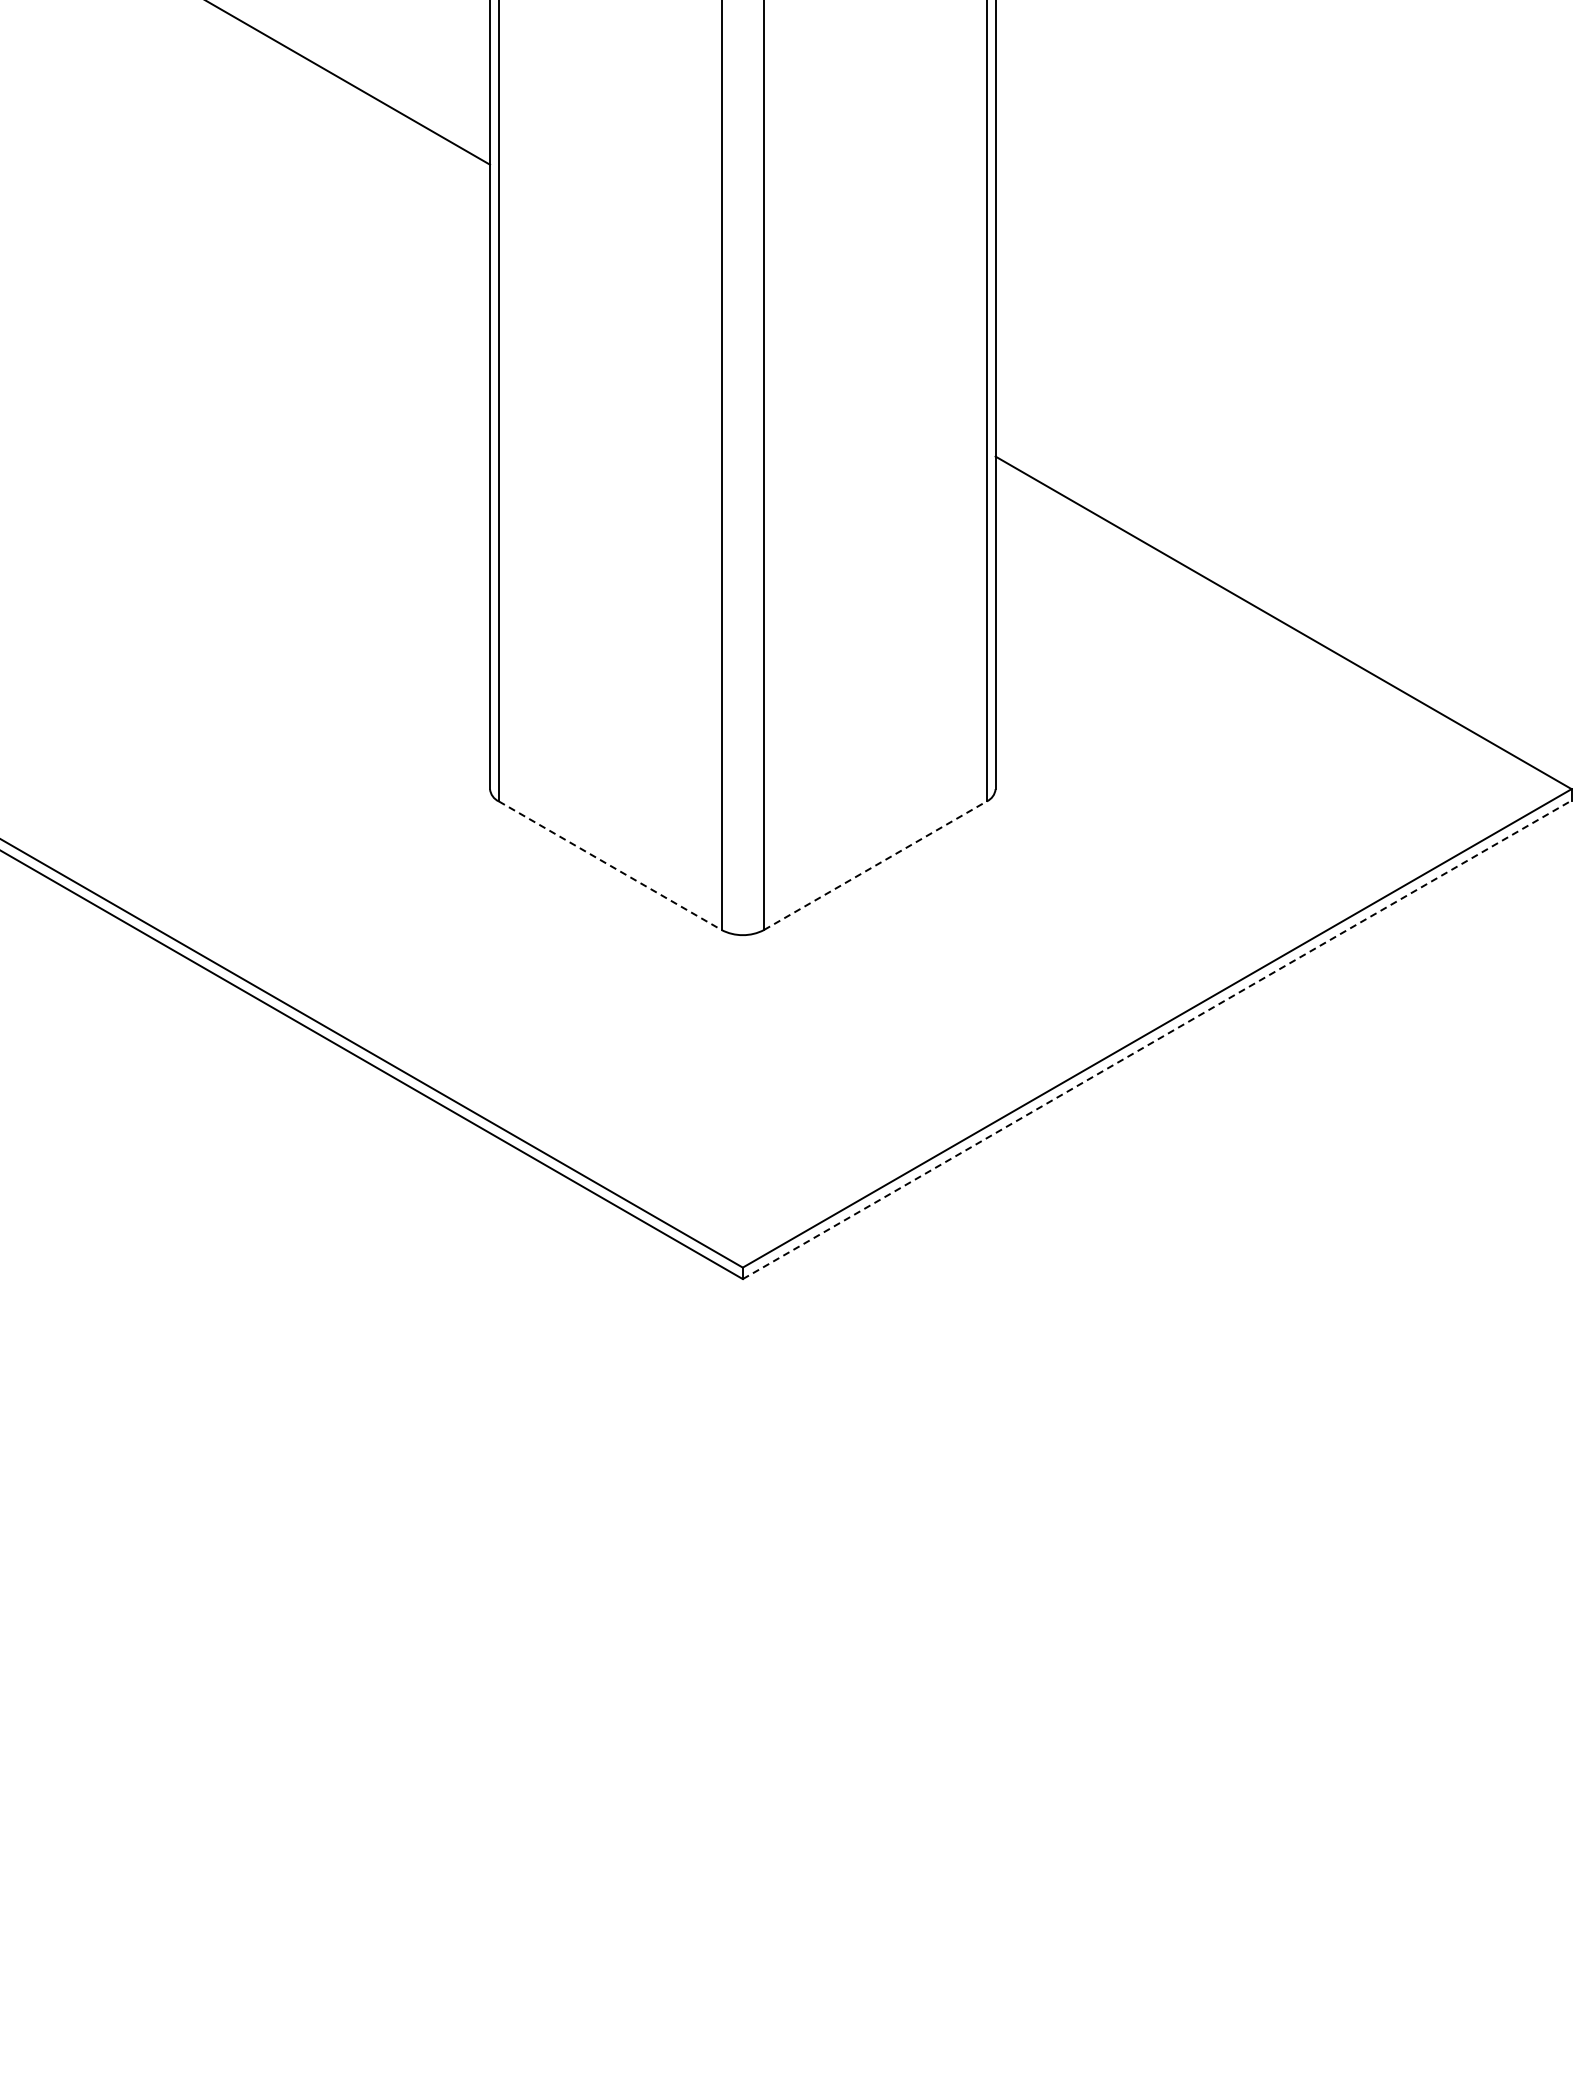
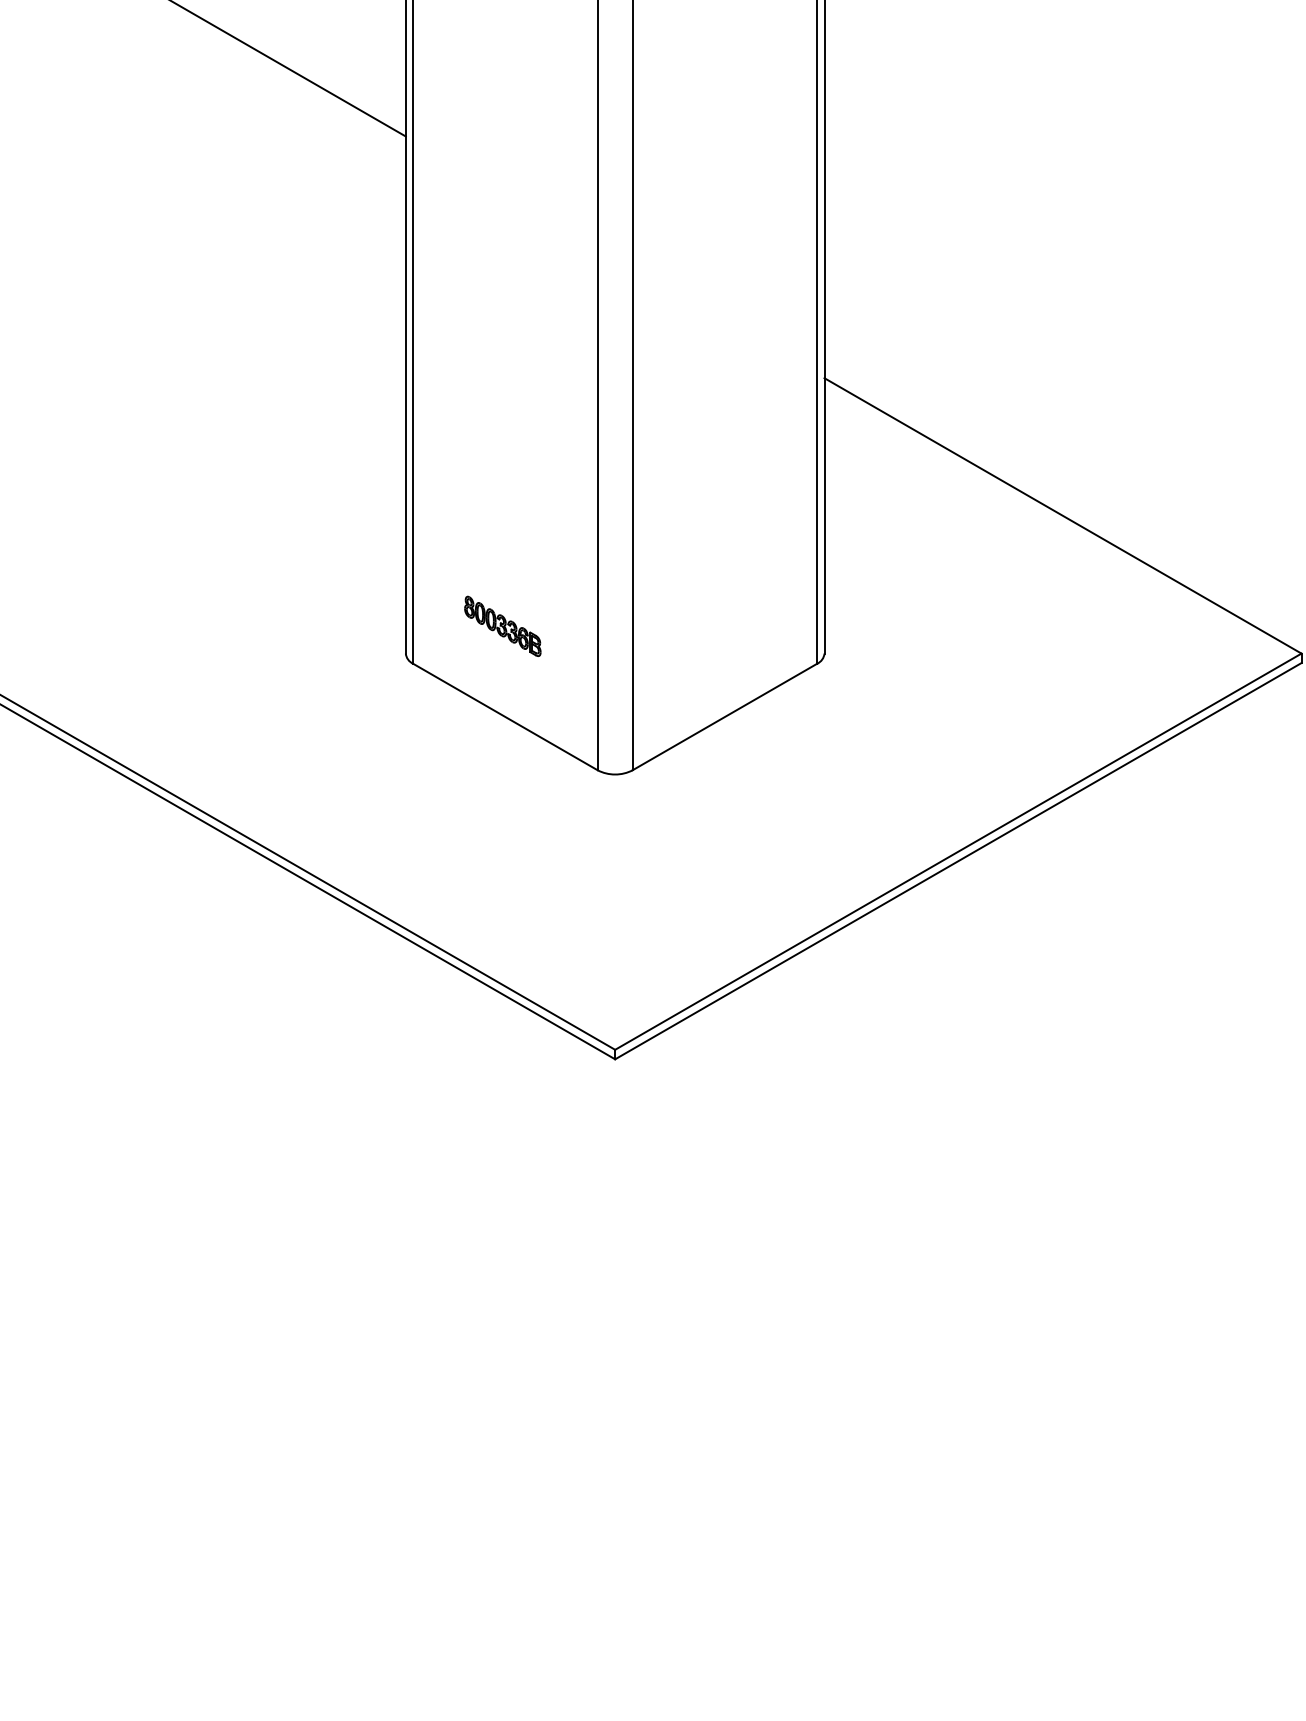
part: (606, 756) -> (502, 626), added
line: (610, 865) -> (505, 716), dashed -> solid
line: (875, 865) -> (725, 716), dashed -> solid
line: (1157, 1039) -> (958, 860), dashed -> solid

